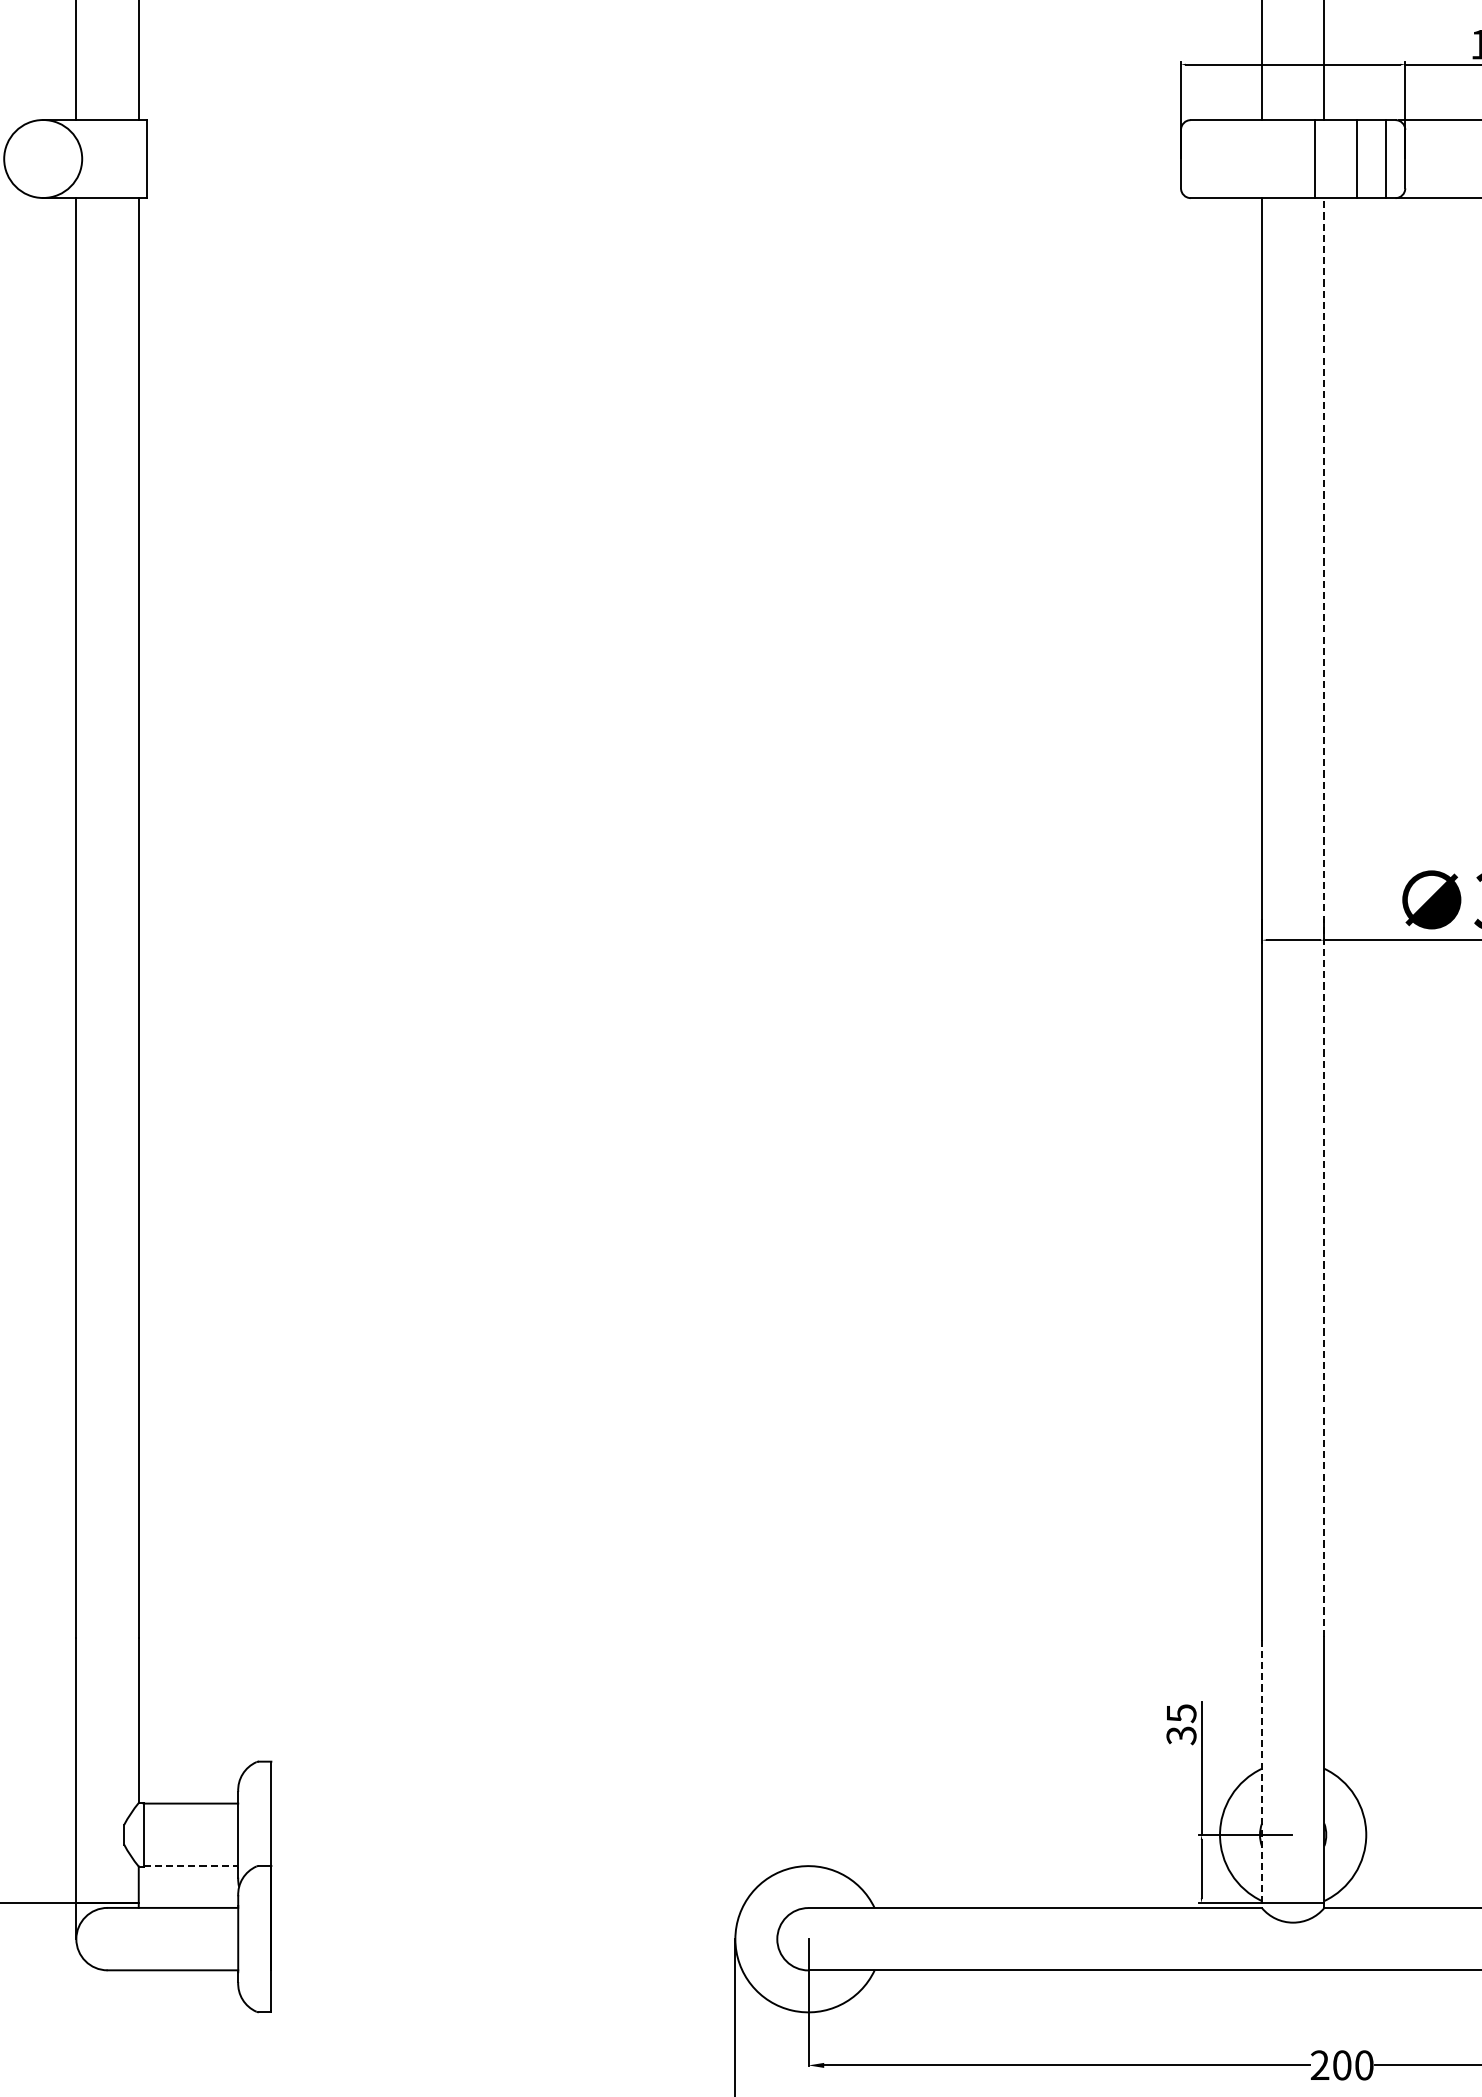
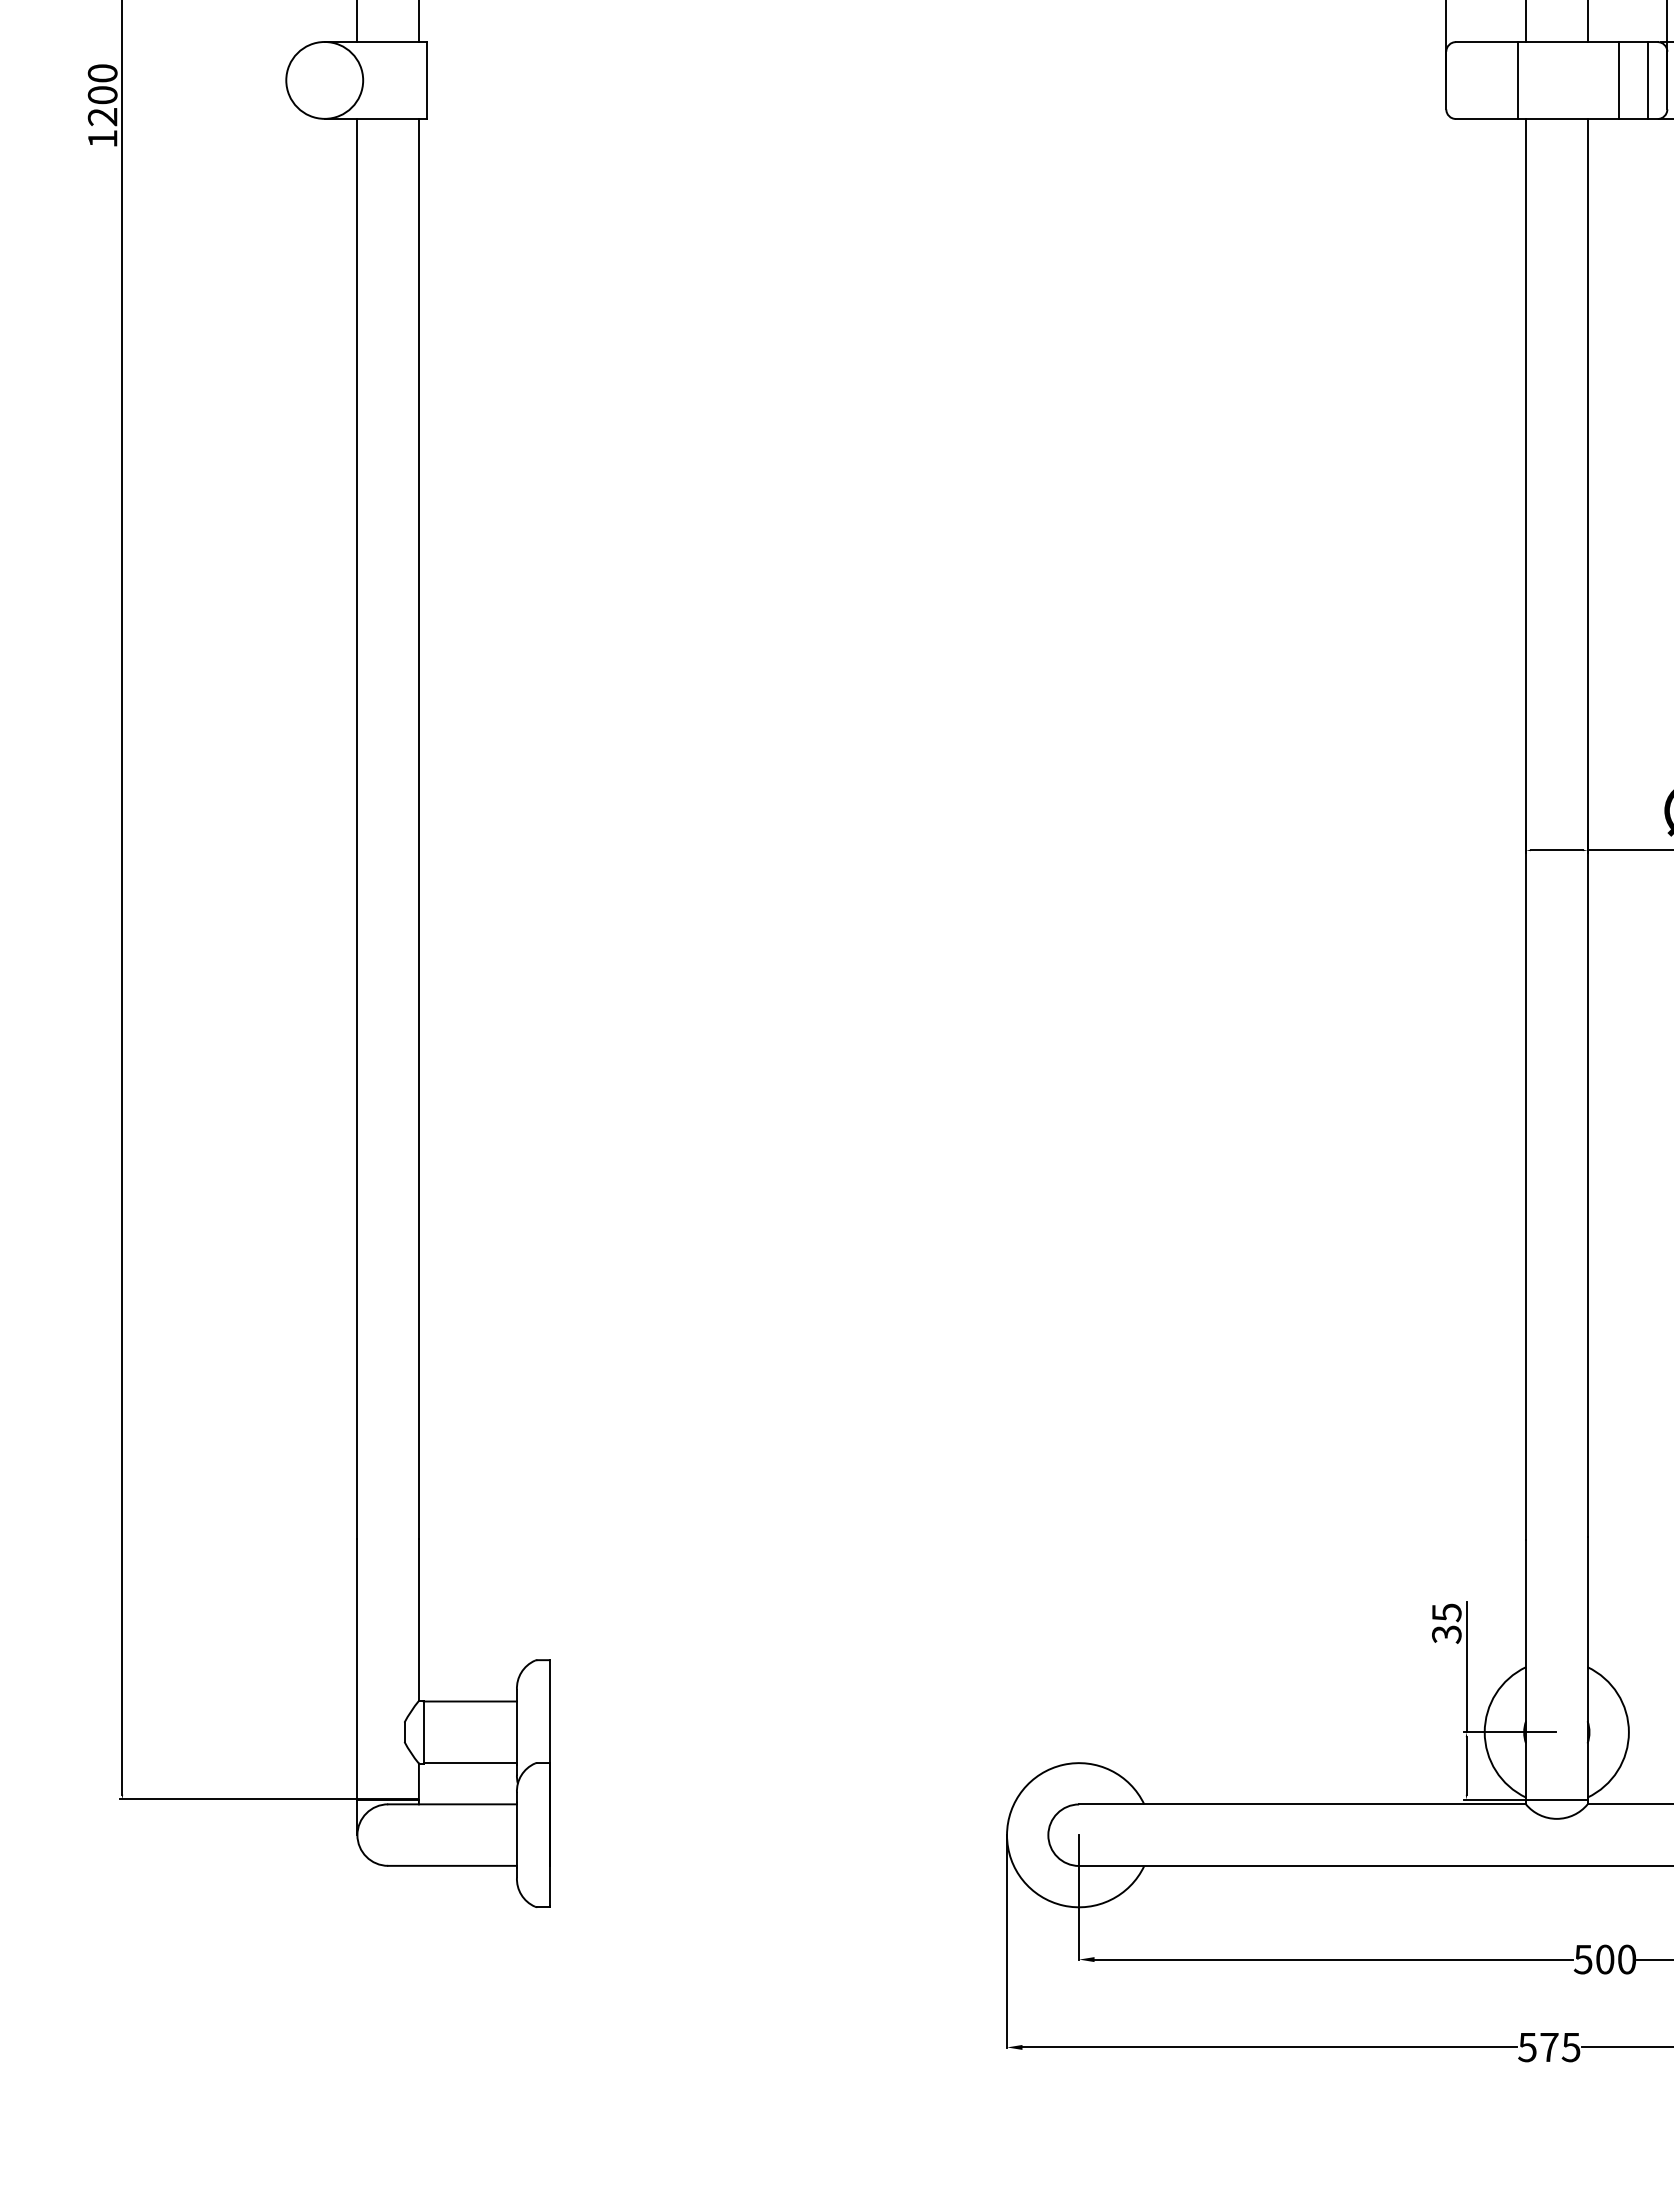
line: (1315, 159) -> (1518, 80), moved
line: (1324, 916) -> (1587, 827), dashed -> solid
line: (1262, 1774) -> (1526, 1672), dashed -> solid
line: (191, 1866) -> (470, 1763), dashed -> solid
text: (1319, 2065) -> (1582, 1959), 200 -> 500

